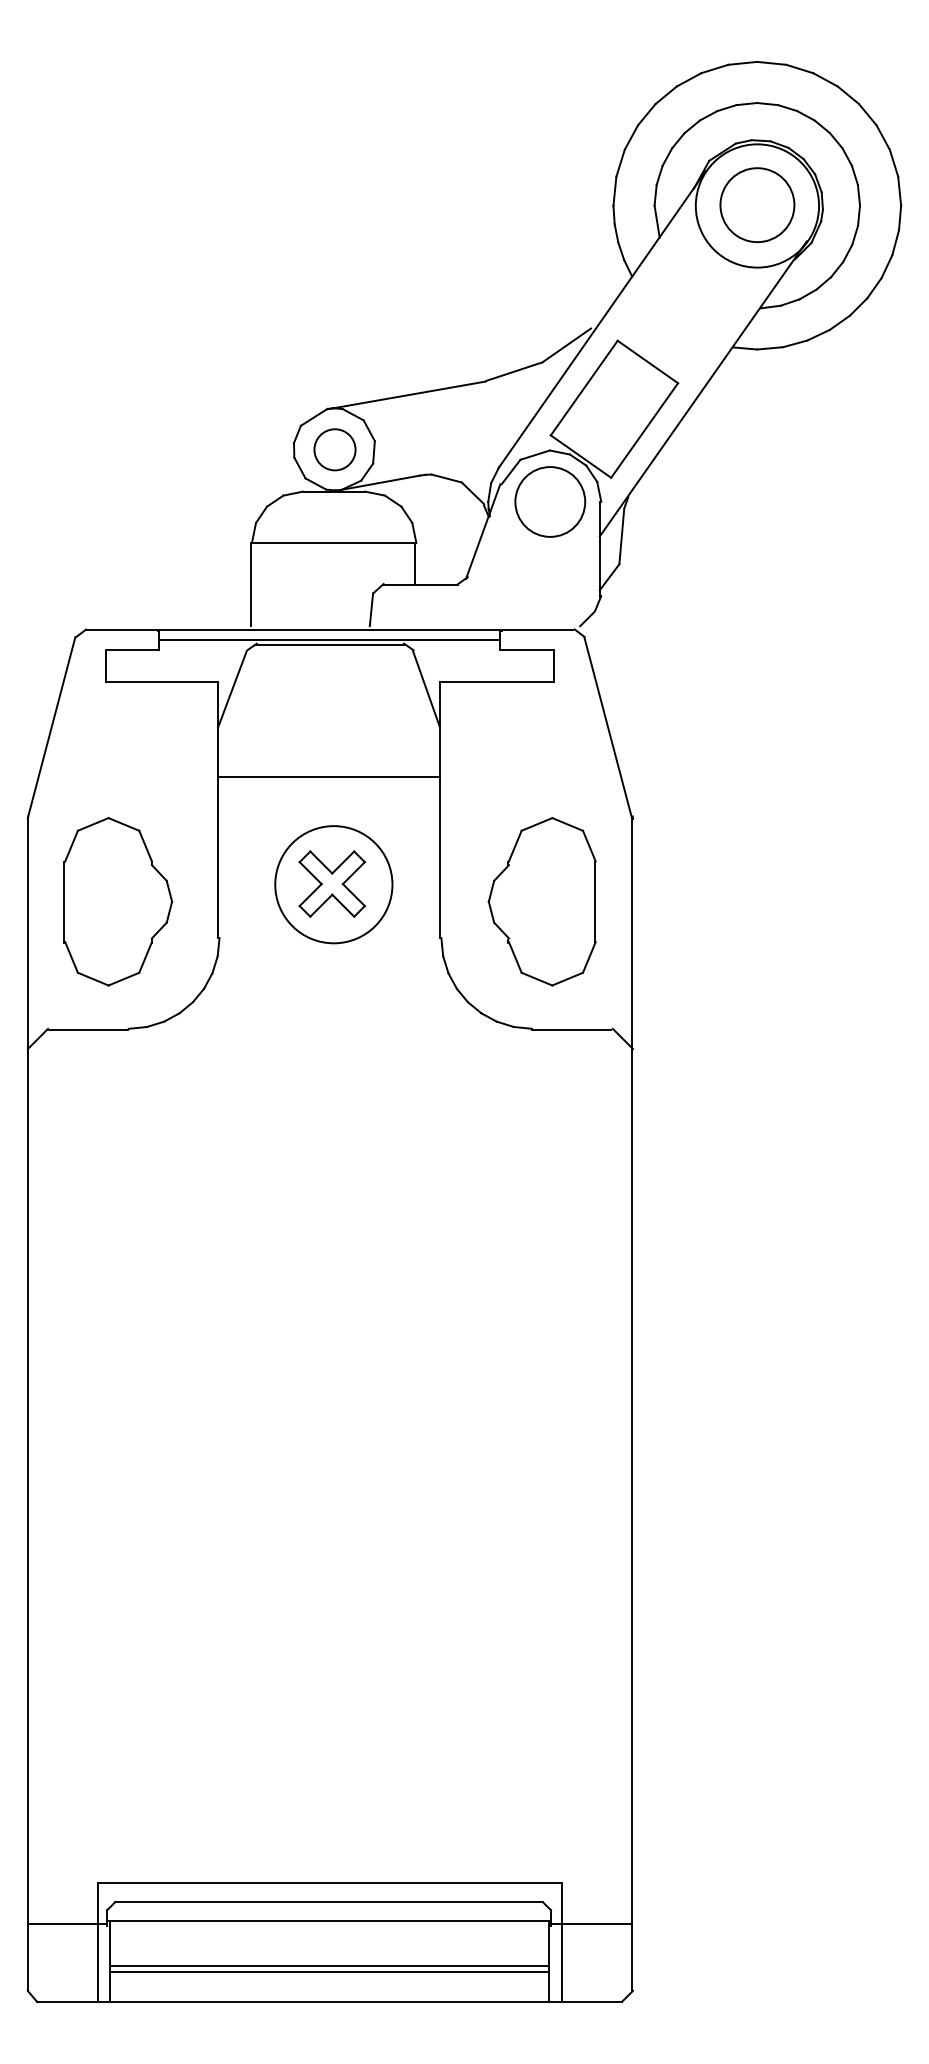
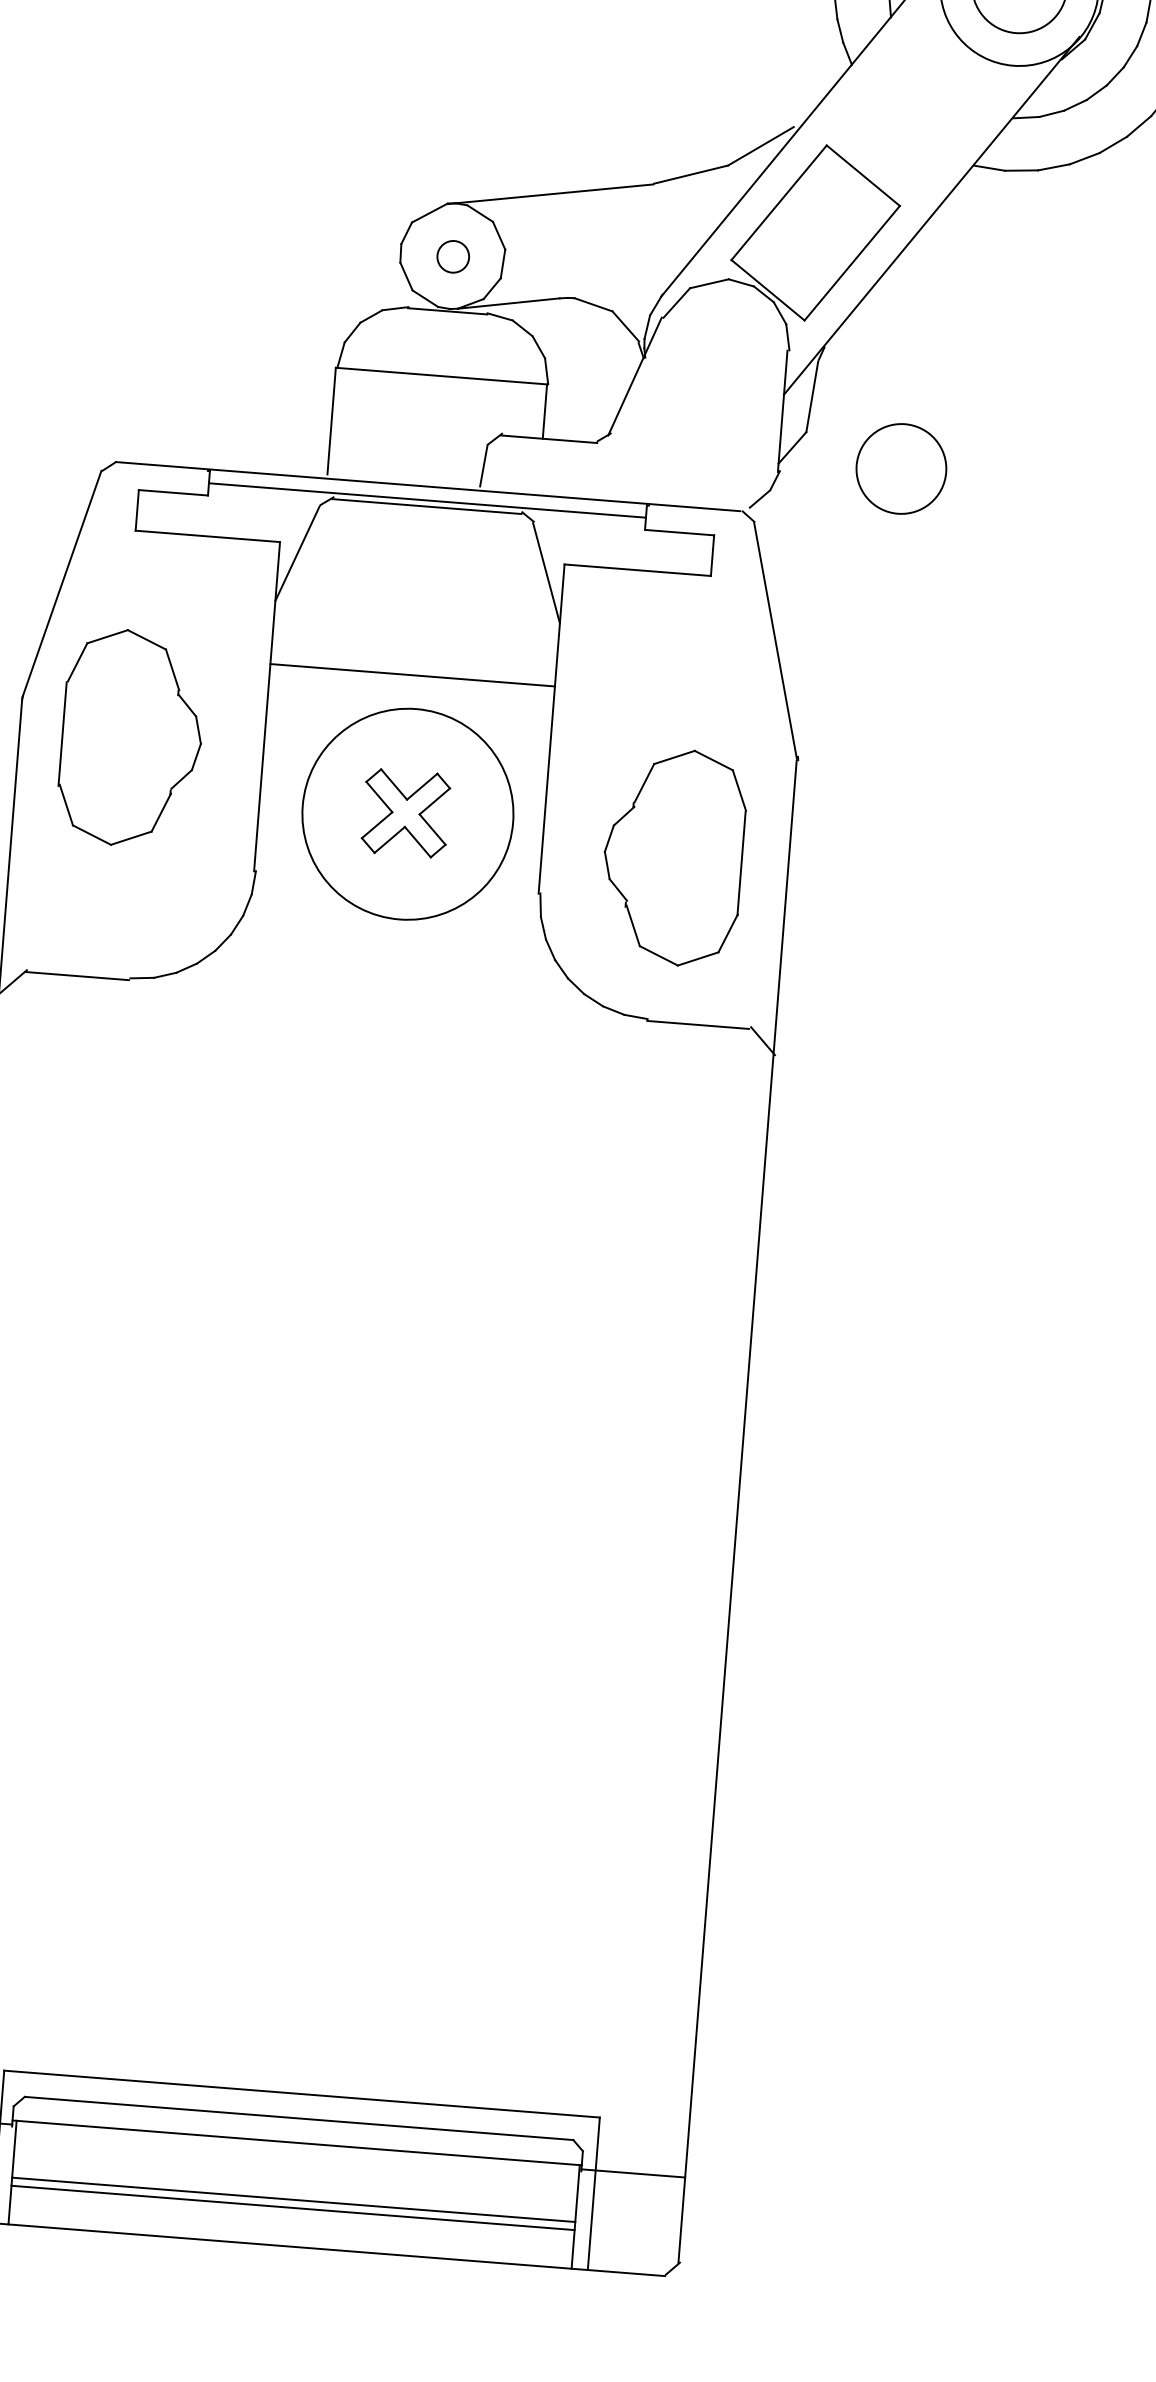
circle: (334, 449) -> (452, 256), size x0.6
circle: (550, 501) -> (901, 468), moved
circle: (333, 884) -> (407, 813), size x1.4
part: (118, 901) -> (132, 738), moved

